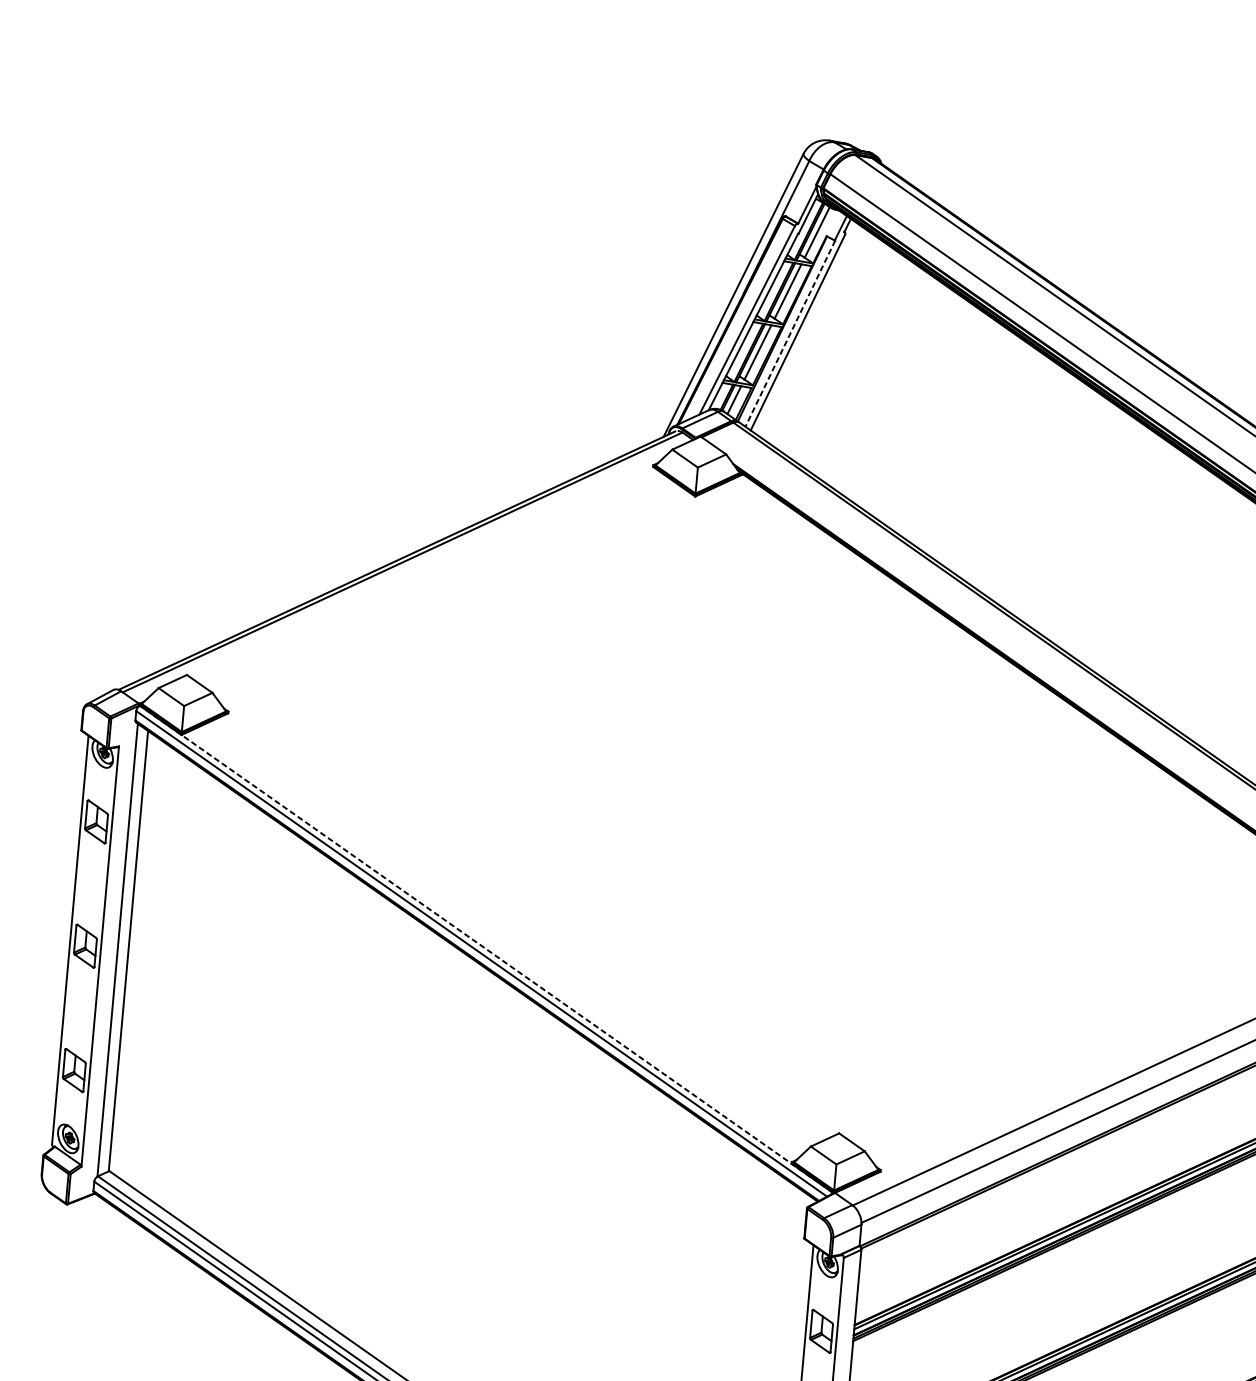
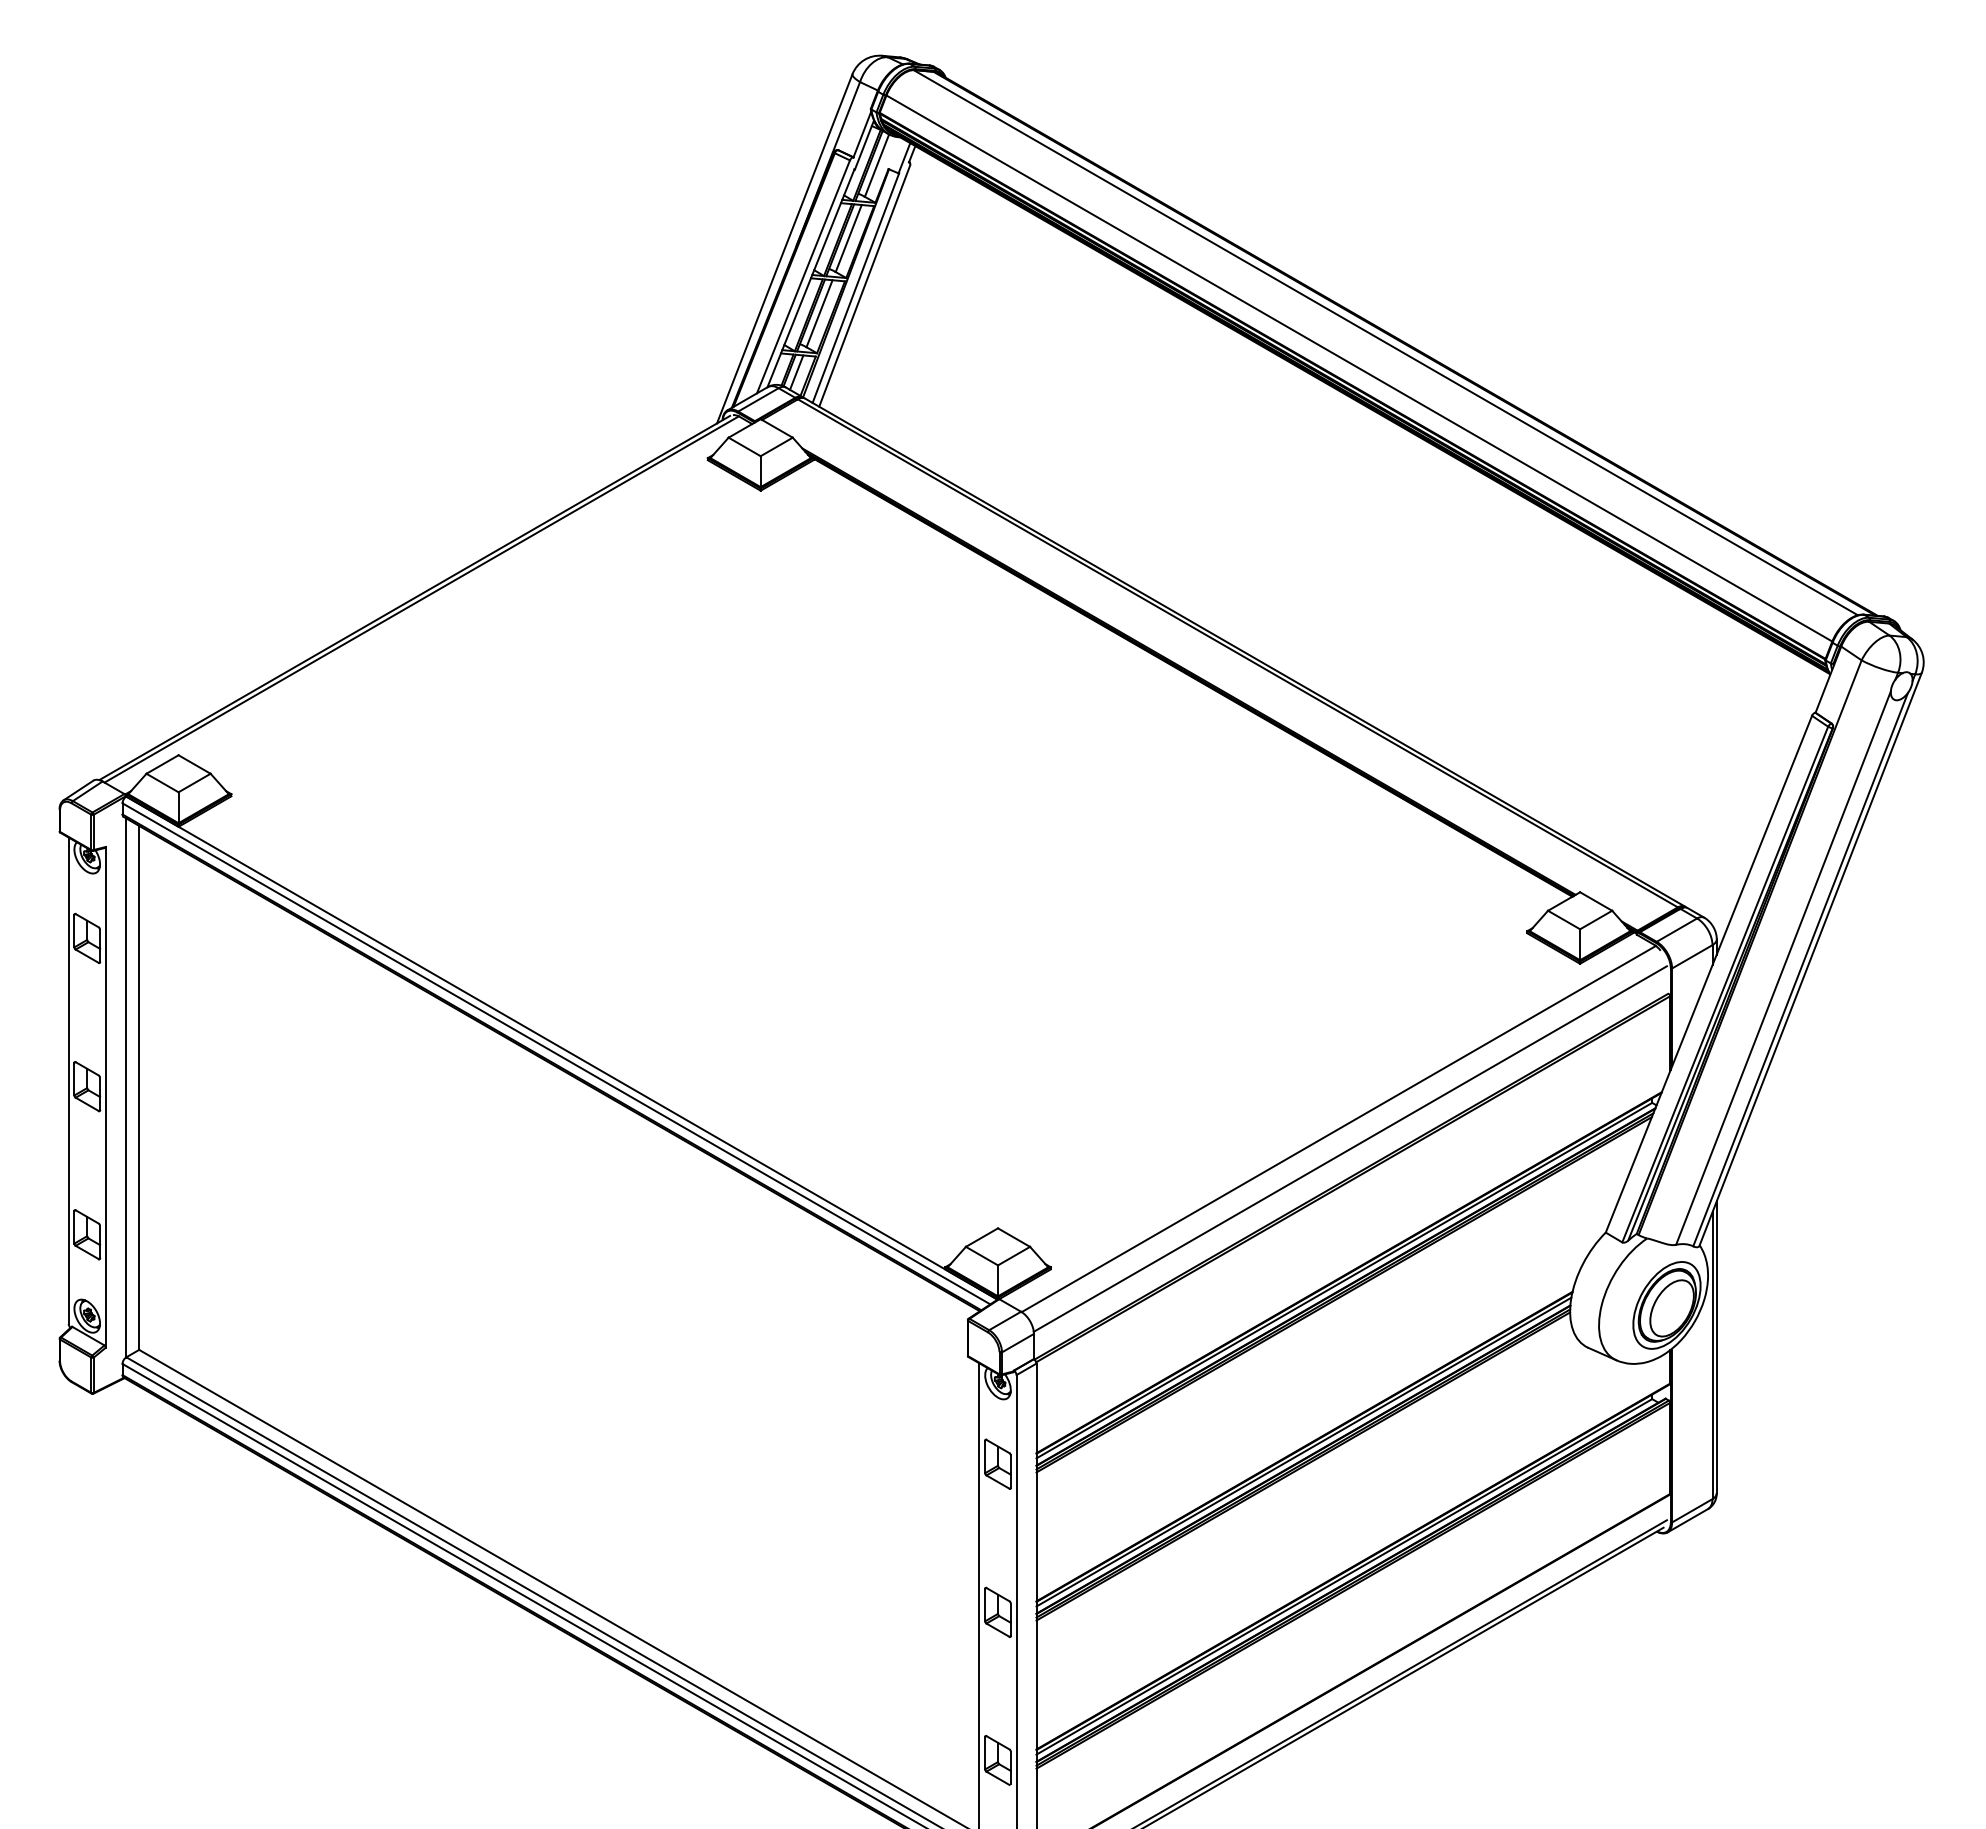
line: (790, 333) -> (855, 288), dashed -> solid
line: (486, 949) -> (561, 1048), dashed -> solid

